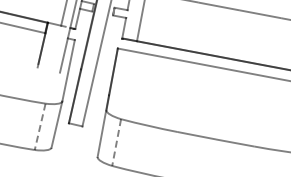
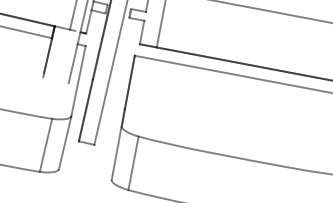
line: (40, 126) -> (46, 144), dashed -> solid
line: (116, 142) -> (133, 163), dashed -> solid

